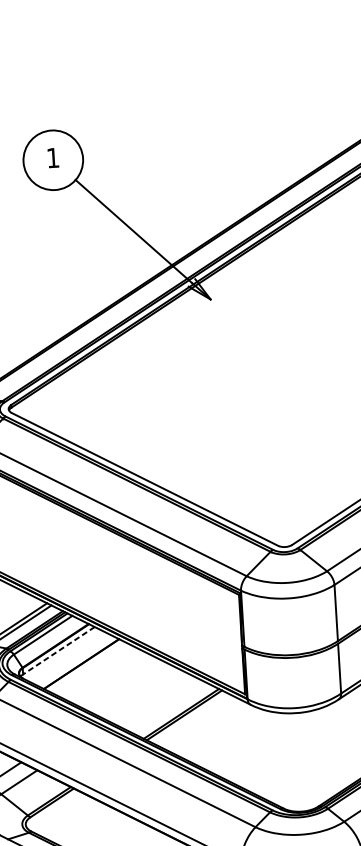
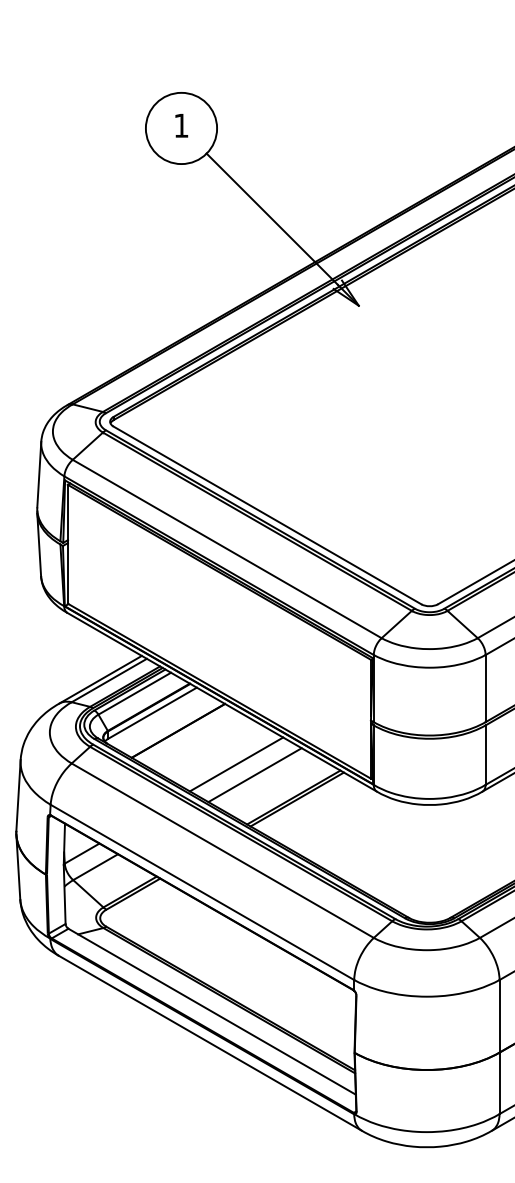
line: (58, 650) -> (152, 713), dashed -> solid
line: (131, 689) -> (236, 764), added
line: (147, 697) -> (254, 775), added

